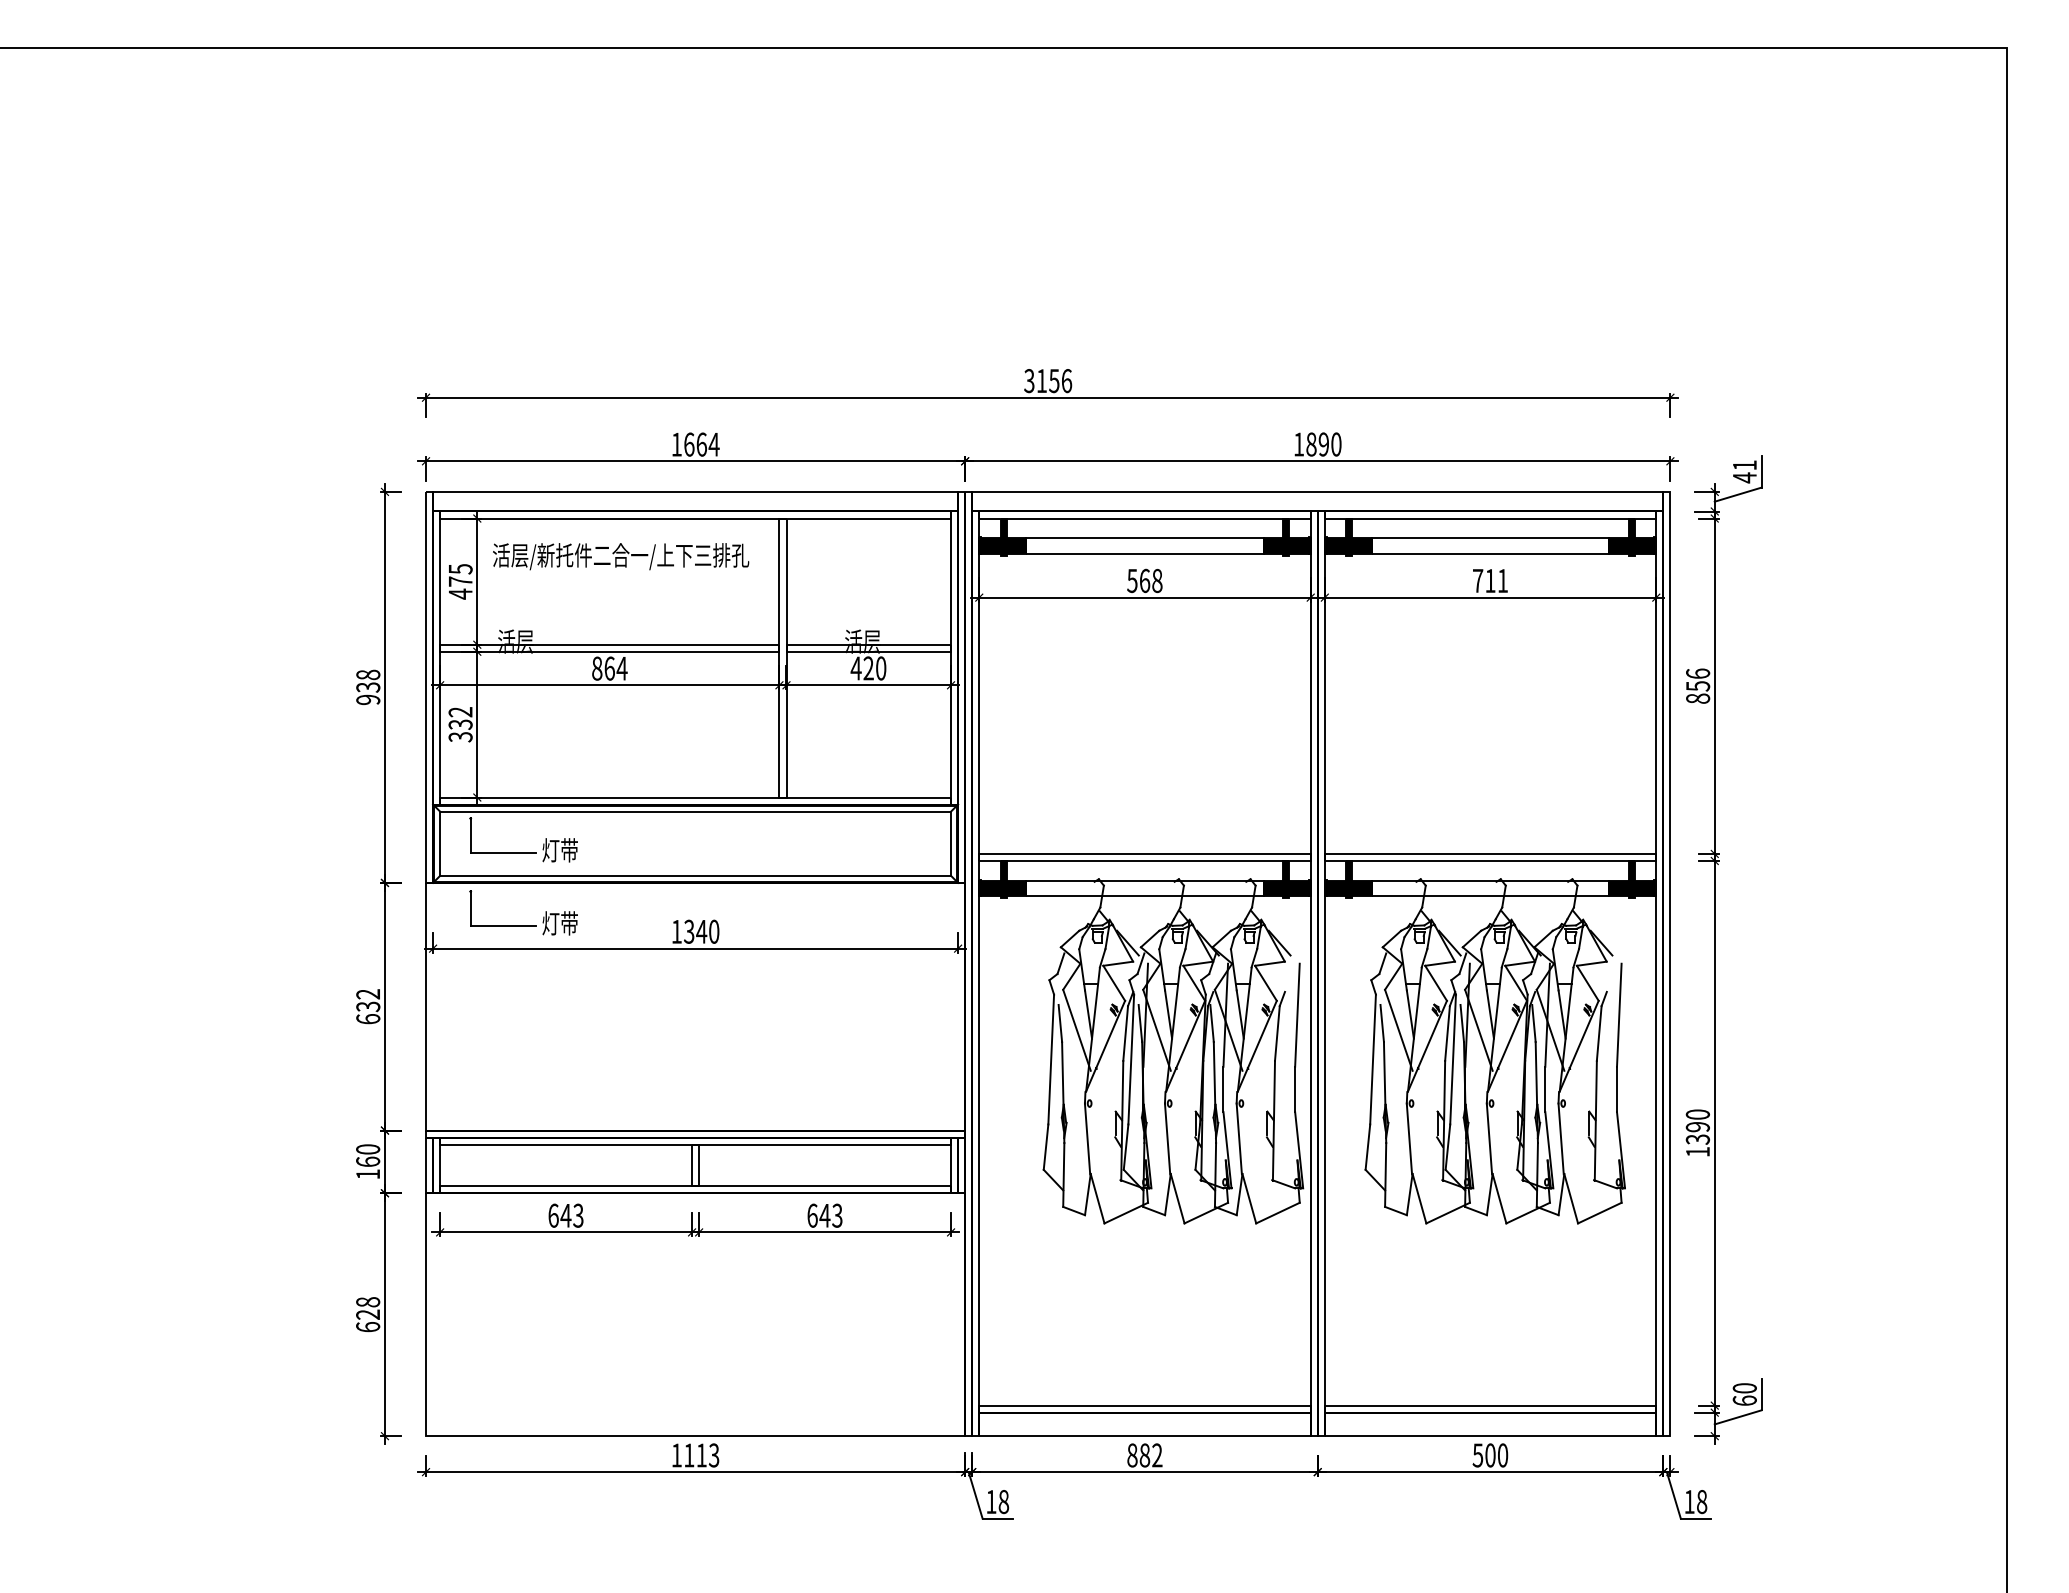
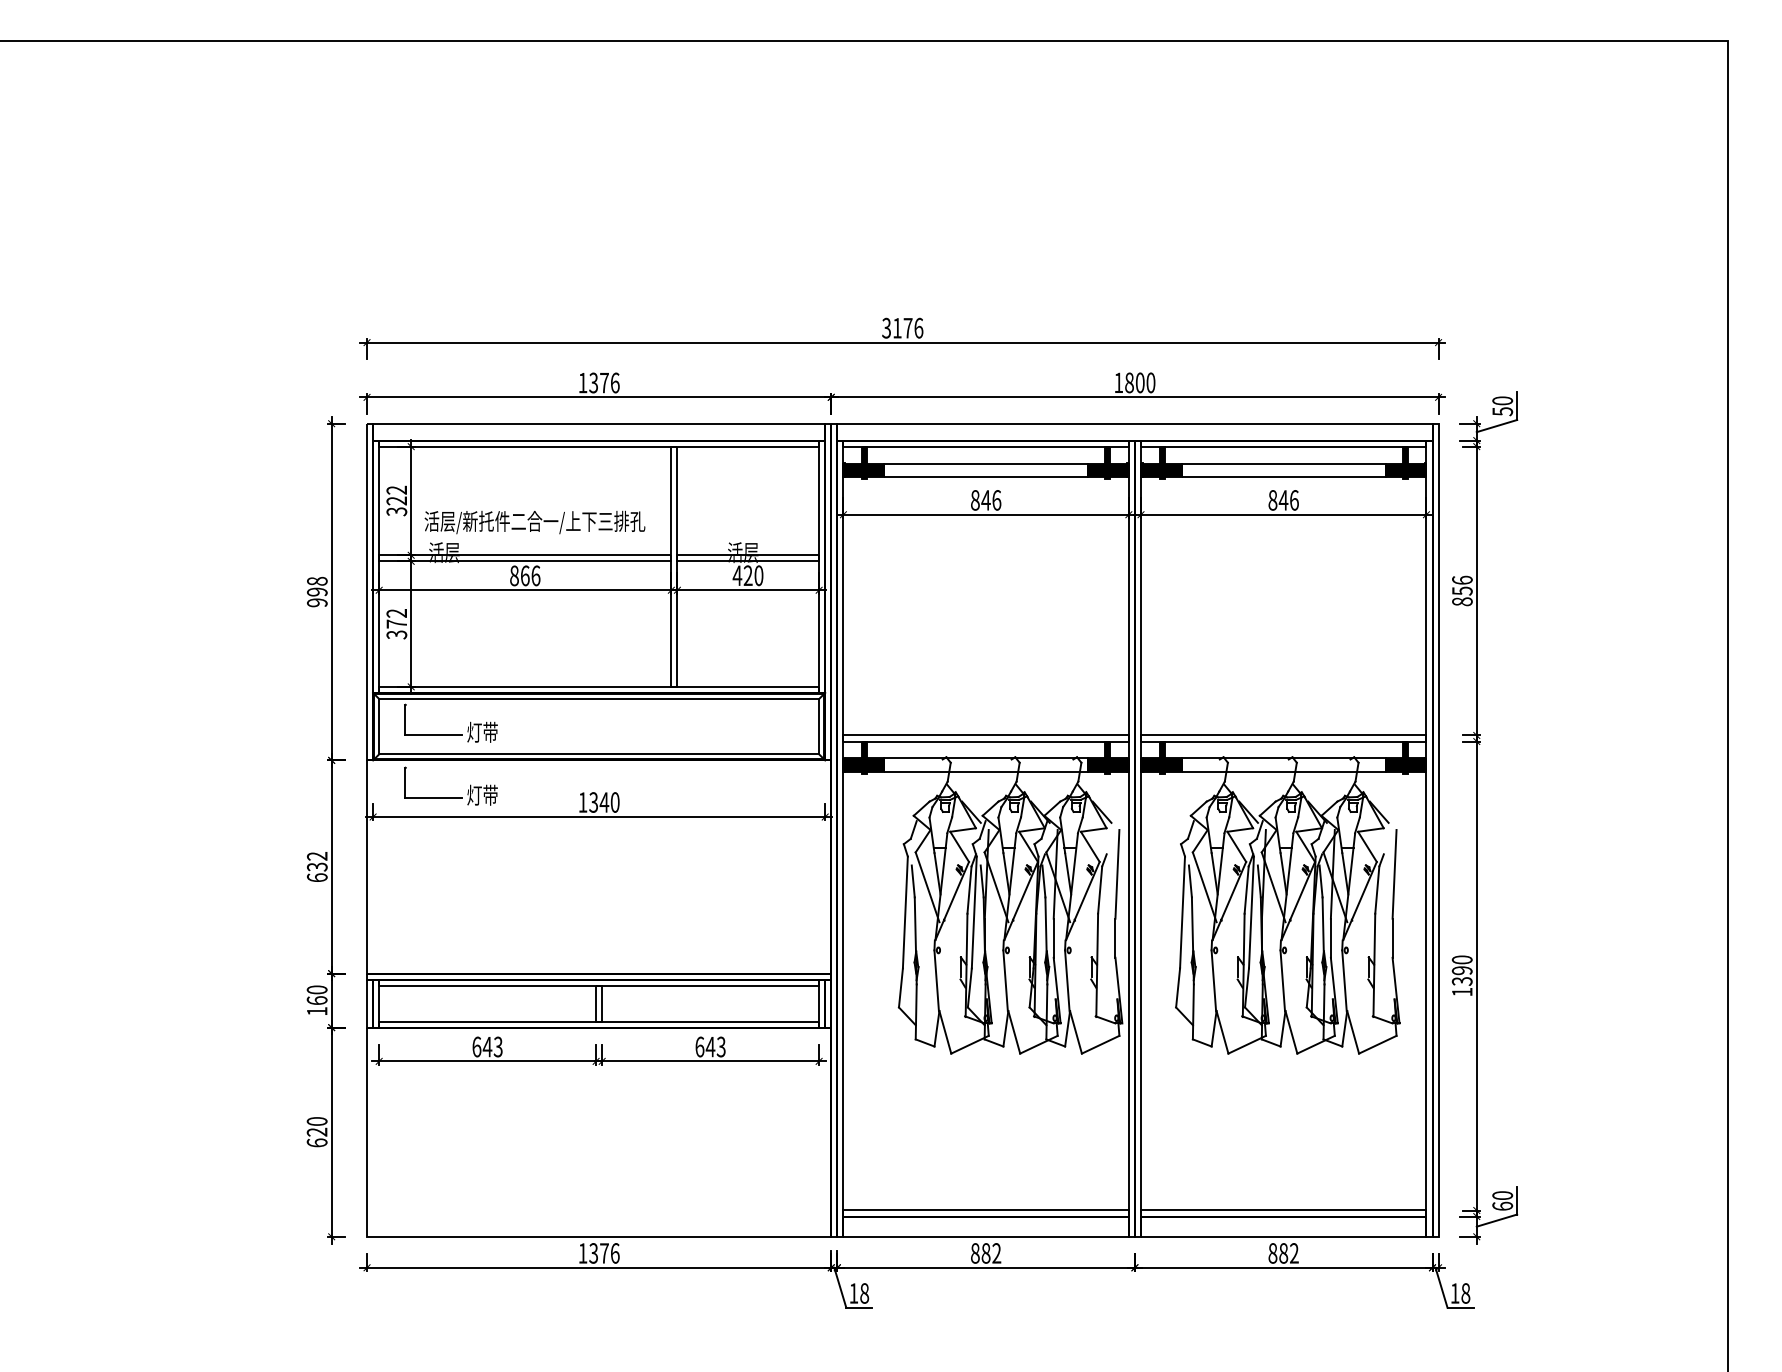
text: (1054, 381) -> (908, 328), 3156 -> 3176
text: (701, 444) -> (604, 382), 1664 -> 1376
text: (1323, 444) -> (1139, 382), 1890 -> 1800
text: (1744, 471) -> (1502, 406), 41 -> 50
text: (621, 556) -> (535, 522), moved
text: (1144, 580) -> (985, 500), 568 -> 846
text: (1490, 580) -> (1283, 500), 711 -> 846
text: (460, 581) -> (396, 500), 475 -> 322
text: (621, 668) -> (535, 575), 864 -> 866
text: (368, 687) -> (317, 592), 938 -> 998
text: (460, 724) -> (396, 624), 332 -> 372
text: (368, 1302) -> (317, 1121), 628 -> 620
text: (701, 1455) -> (604, 1253), 1113 -> 1376
text: (1490, 1455) -> (1283, 1253), 500 -> 882

